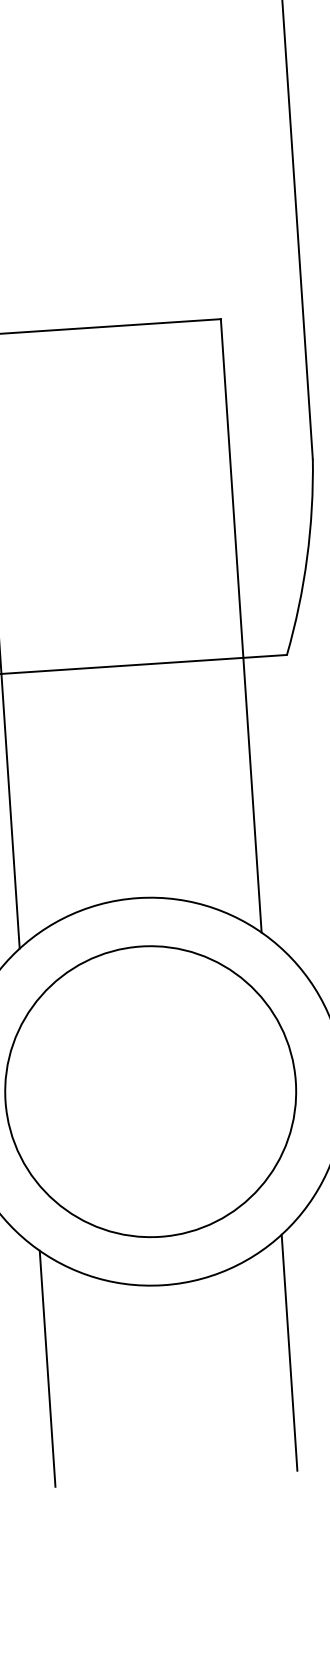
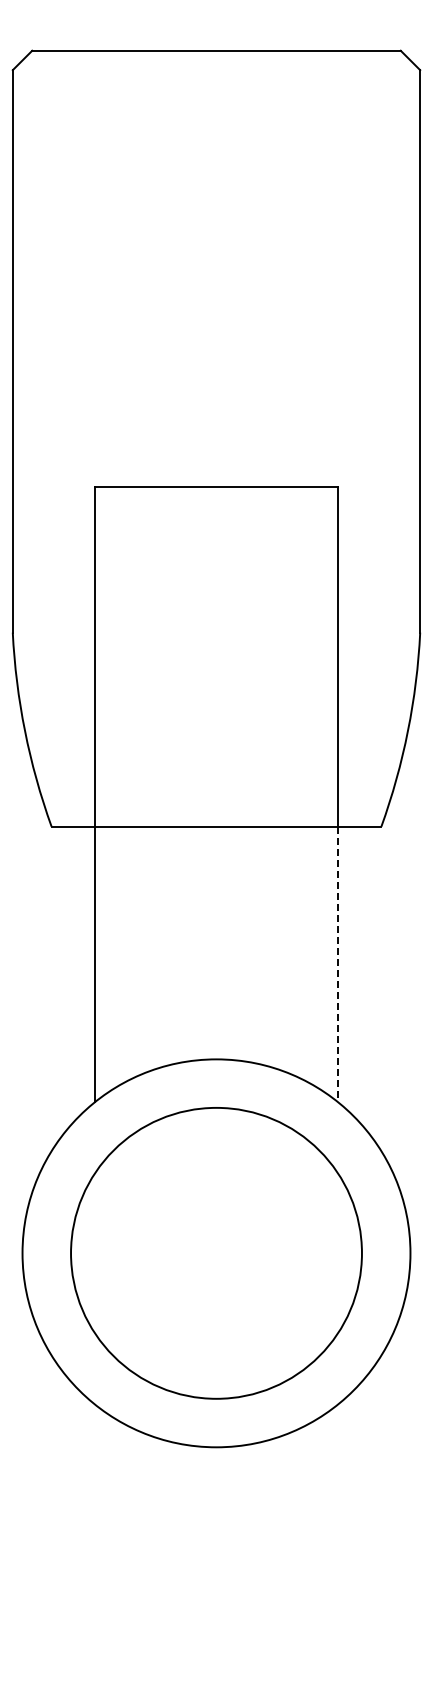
line: (252, 795) -> (337, 964), solid -> dashed
line: (289, 1352) -> (337, 1522), removed
line: (47, 1368) -> (95, 1522), removed

